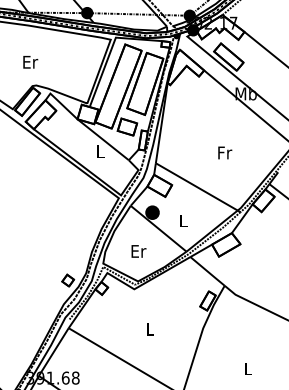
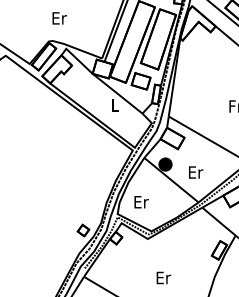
text: (30, 62) -> (59, 18), moved
text: (183, 220) -> (195, 172), L -> Er
text: (138, 251) -> (141, 202), moved
text: (150, 329) -> (163, 278), L -> Er

